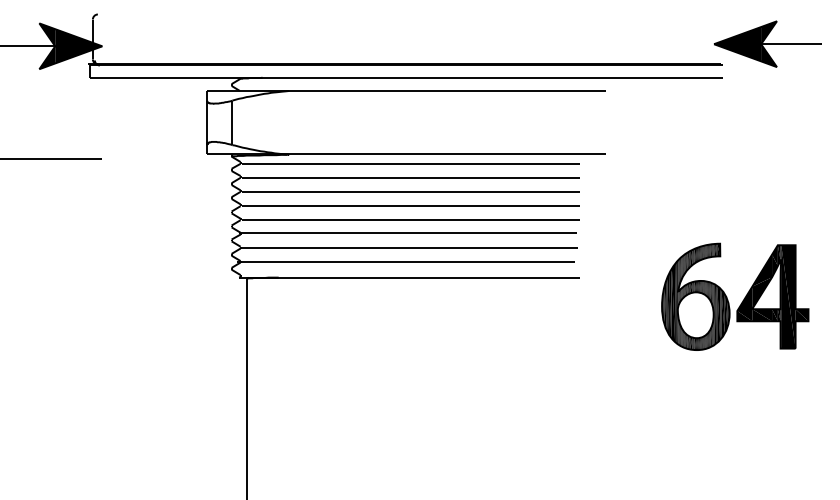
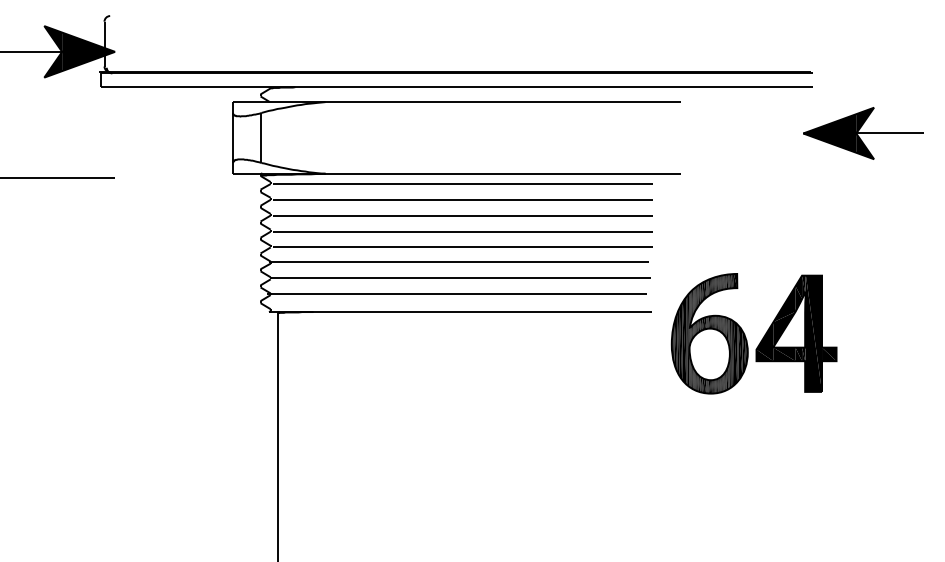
part: (767, 44) -> (863, 133), moved
part: (727, 297) -> (745, 334), moved

